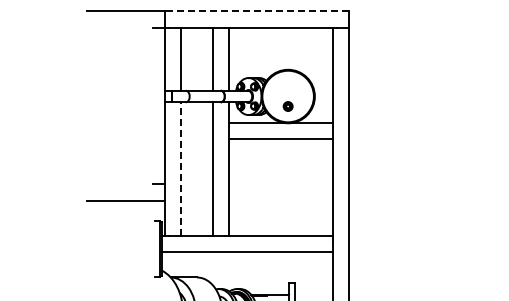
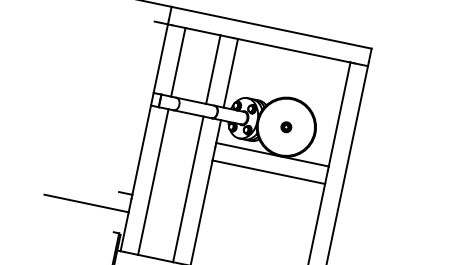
line: (256, 11) -> (271, 27), dashed -> solid
part: (287, 106) -> (285, 127), moved
line: (180, 168) -> (153, 181), dashed -> solid

